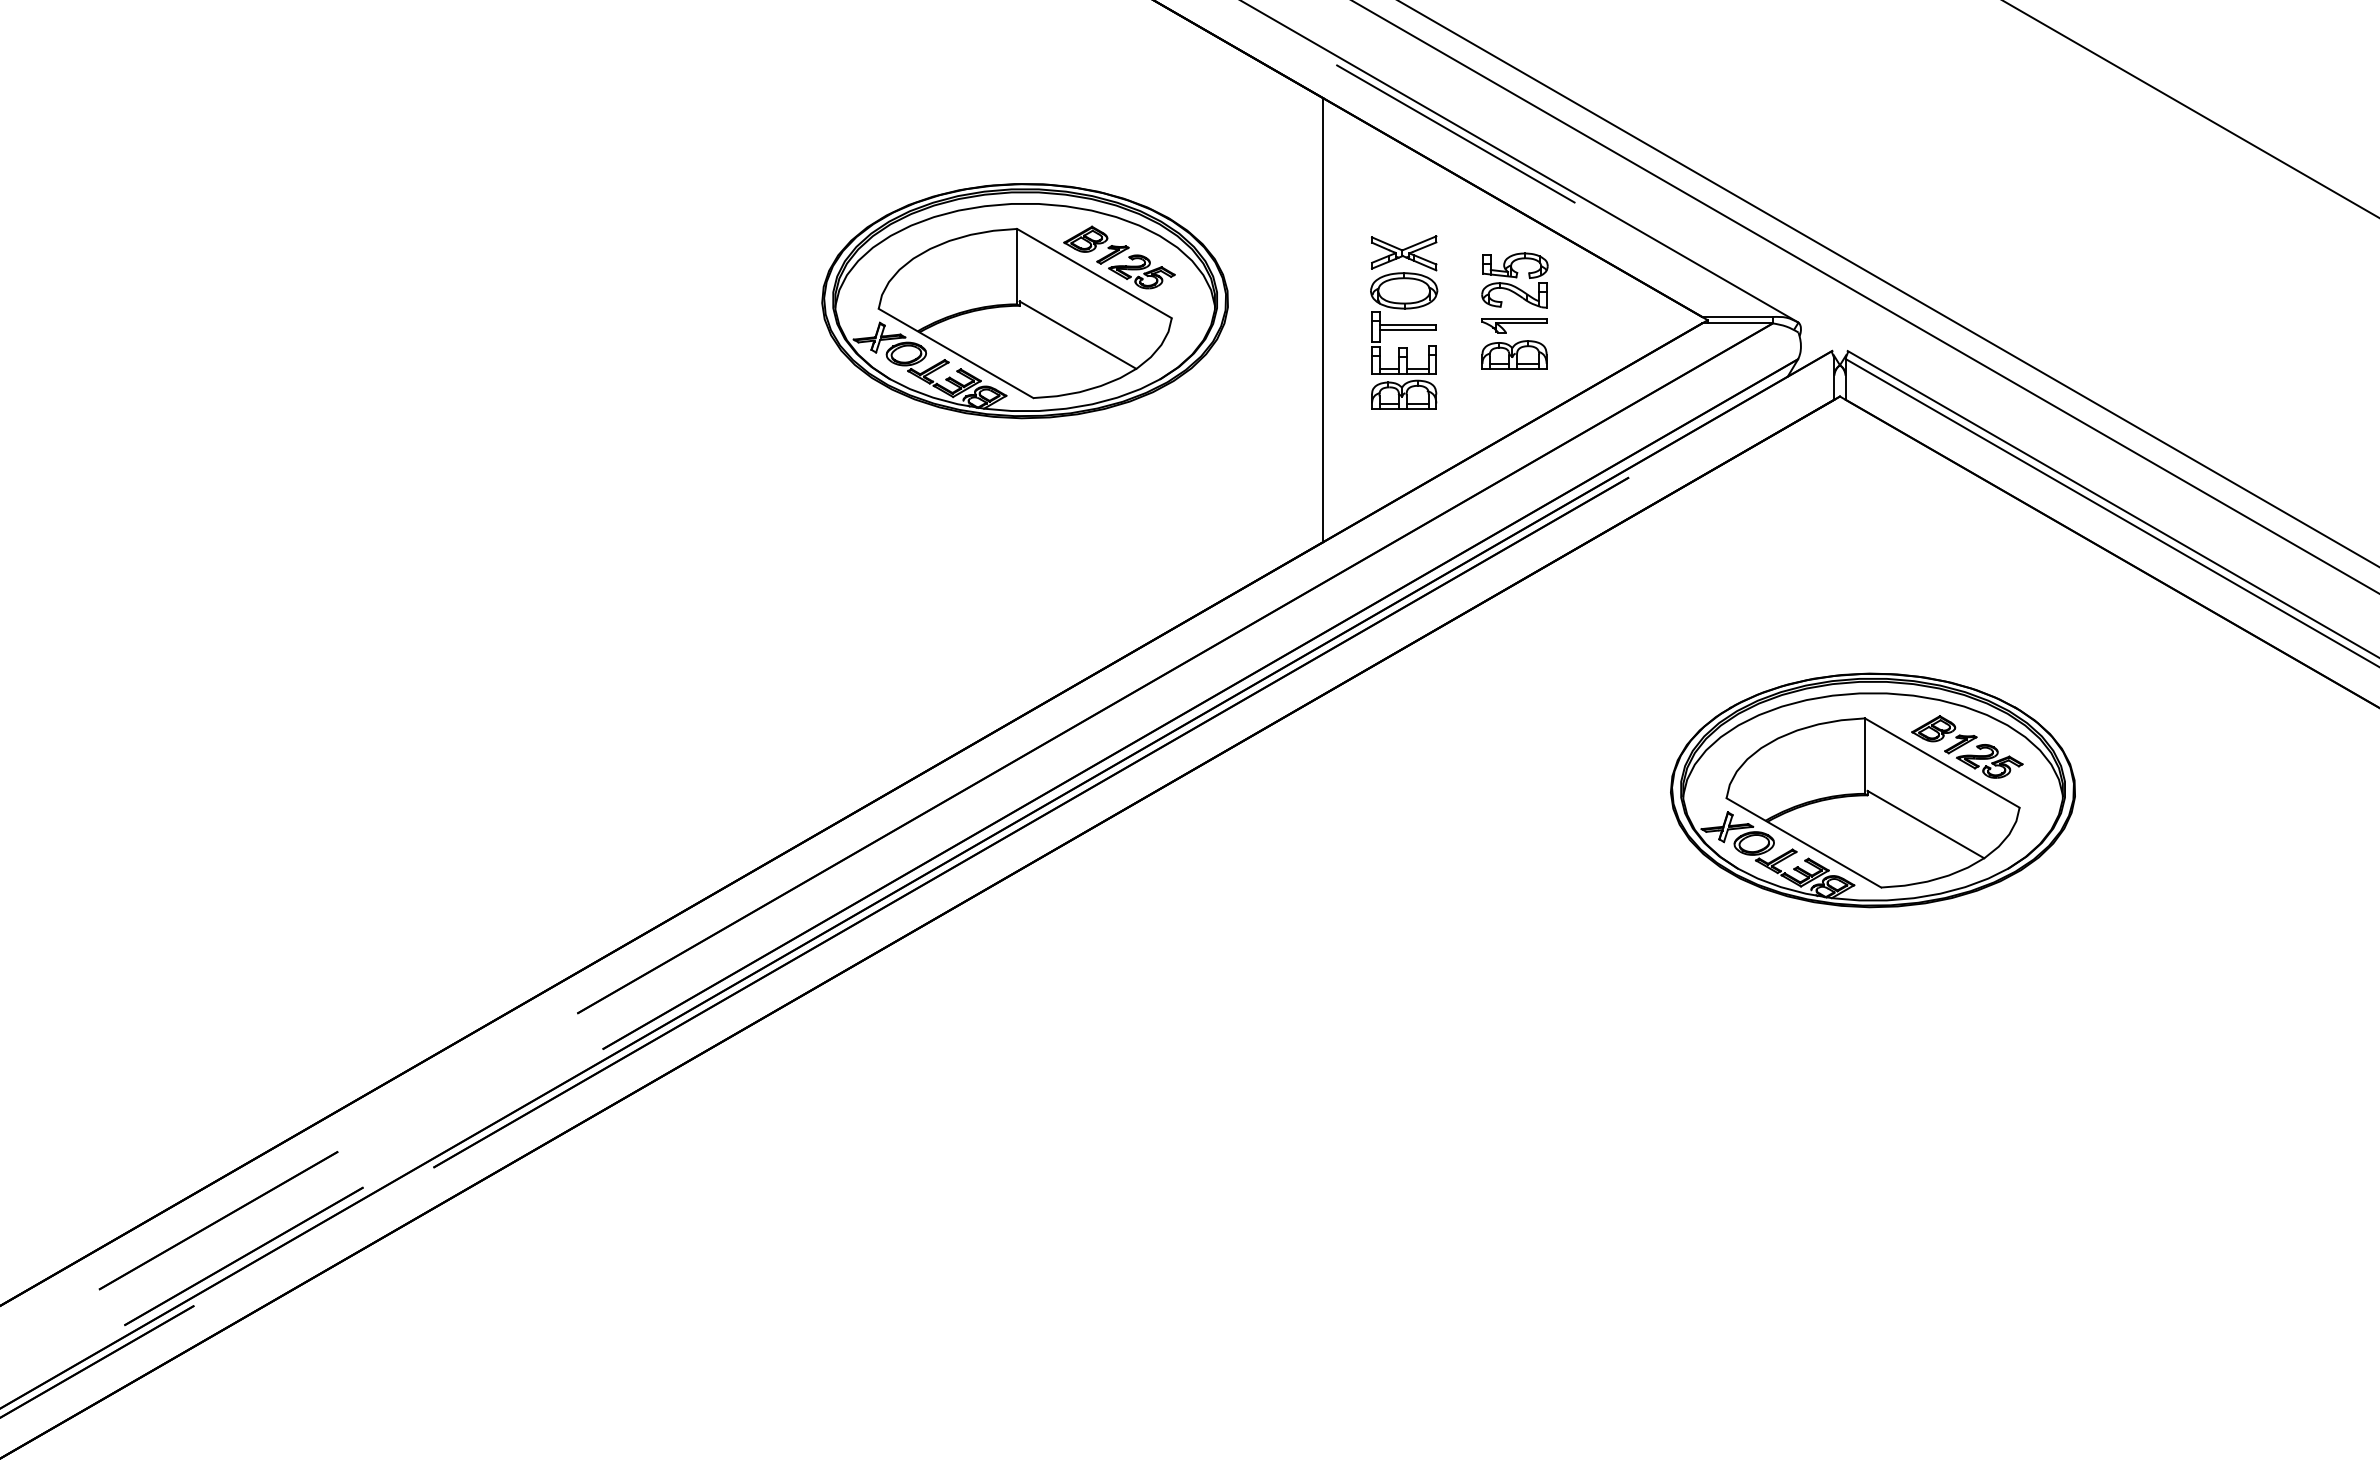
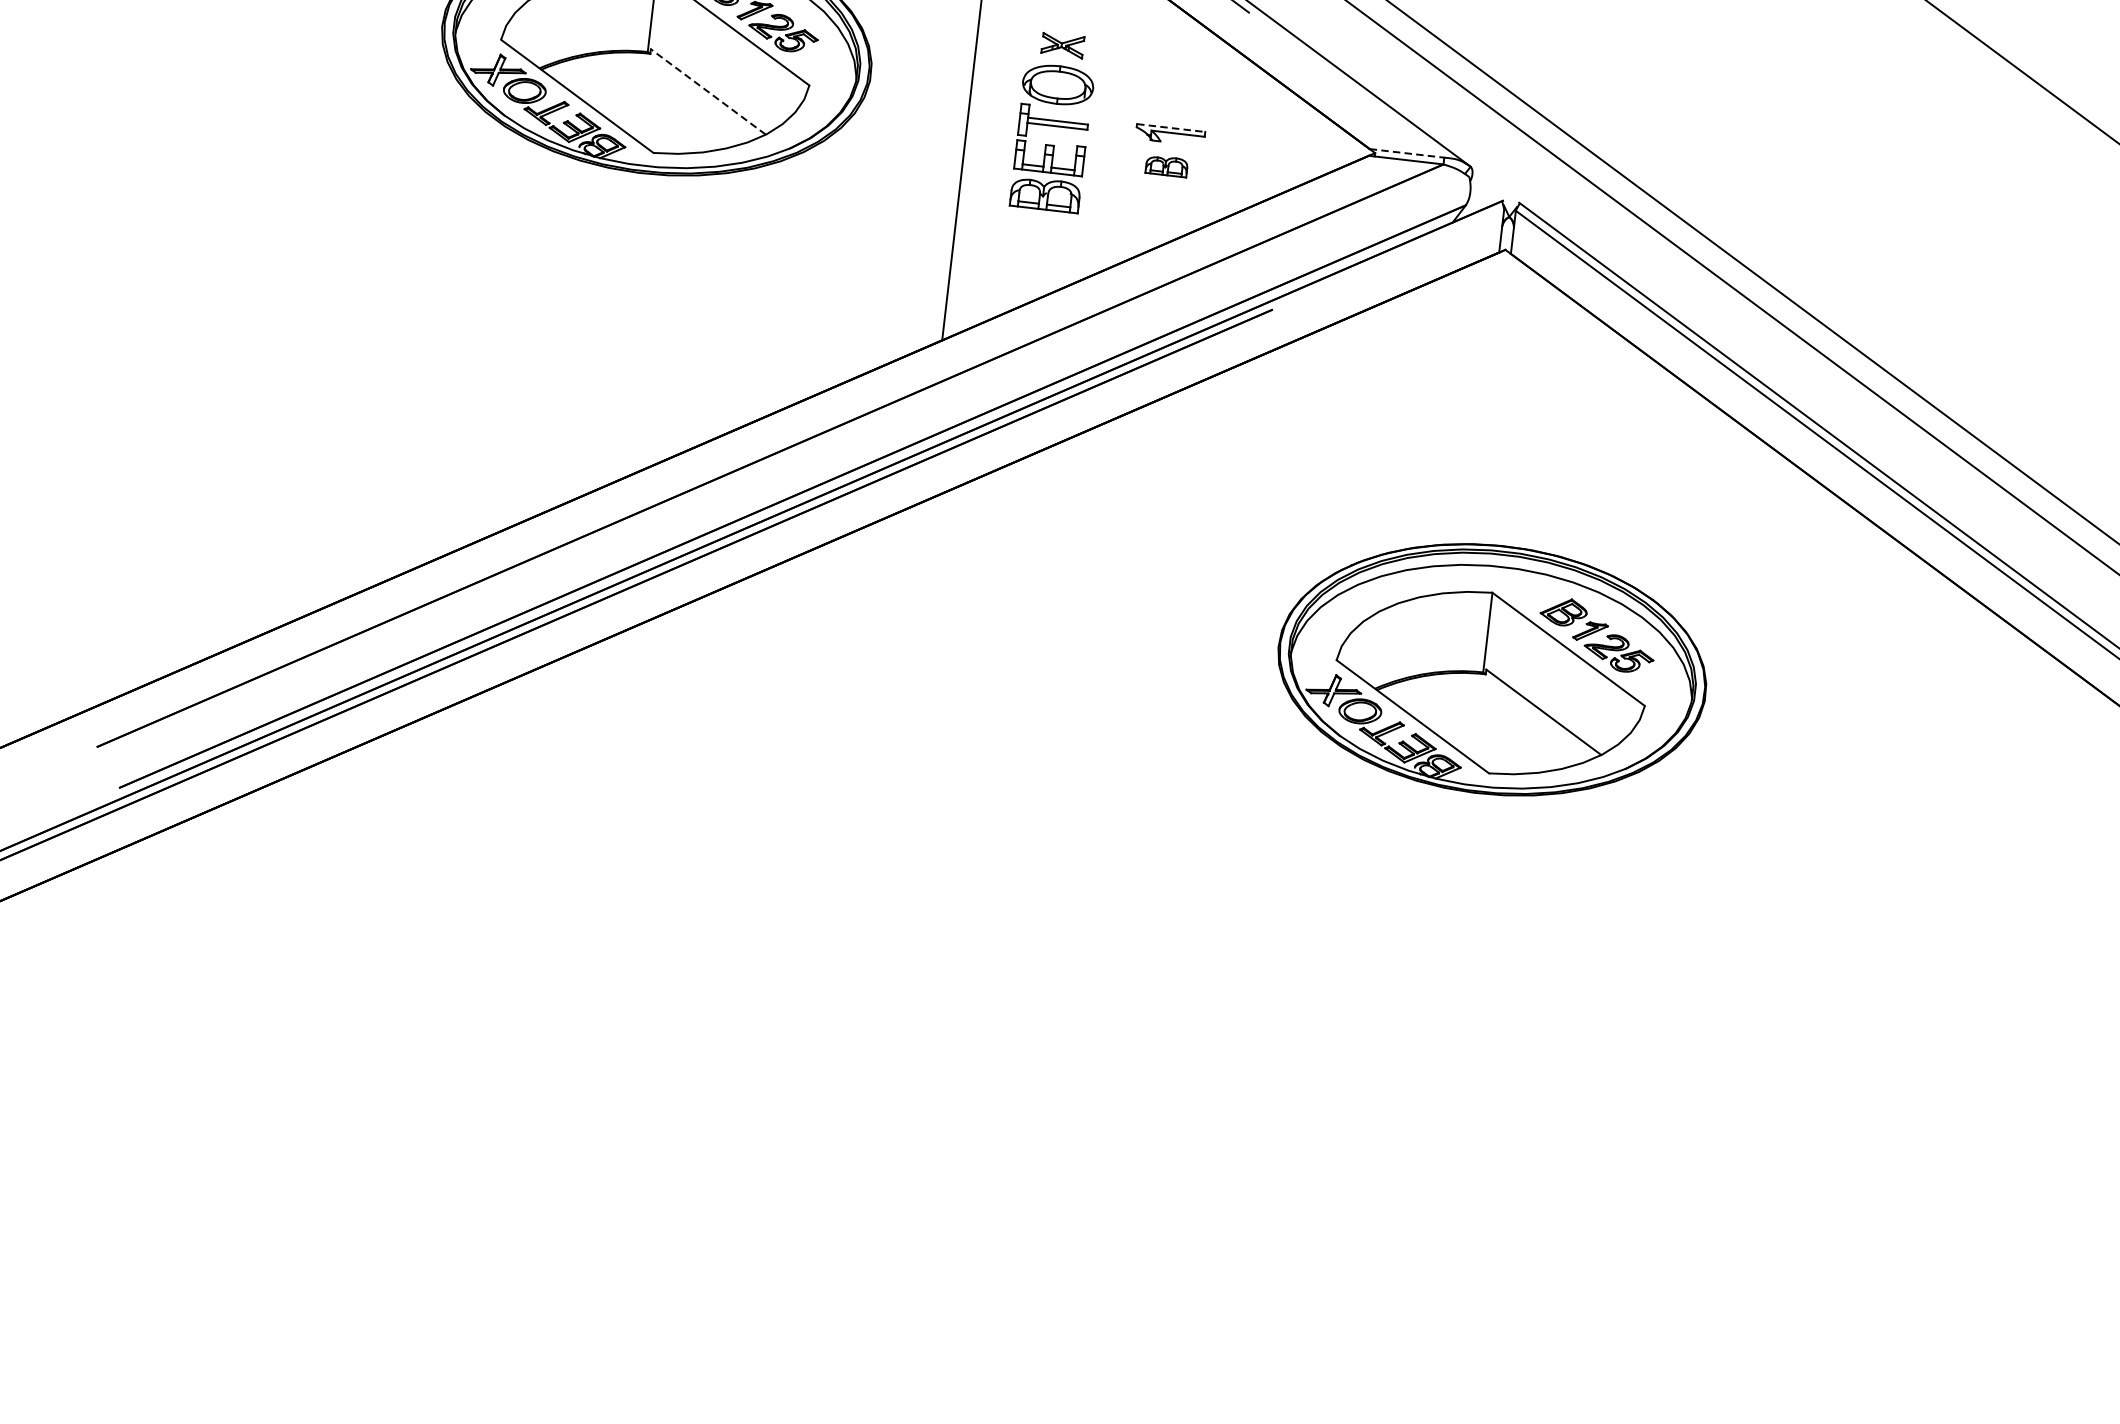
part: (1404, 253) -> (1063, 45), size x0.6
part: (1514, 280) -> (1175, 87), removed
line: (1738, 317) -> (1407, 154), solid -> dashed
line: (1514, 318) -> (1171, 127), solid -> dashed
line: (1077, 334) -> (707, 91), solid -> dashed
part: (1514, 354) -> (1166, 165), size x0.6

